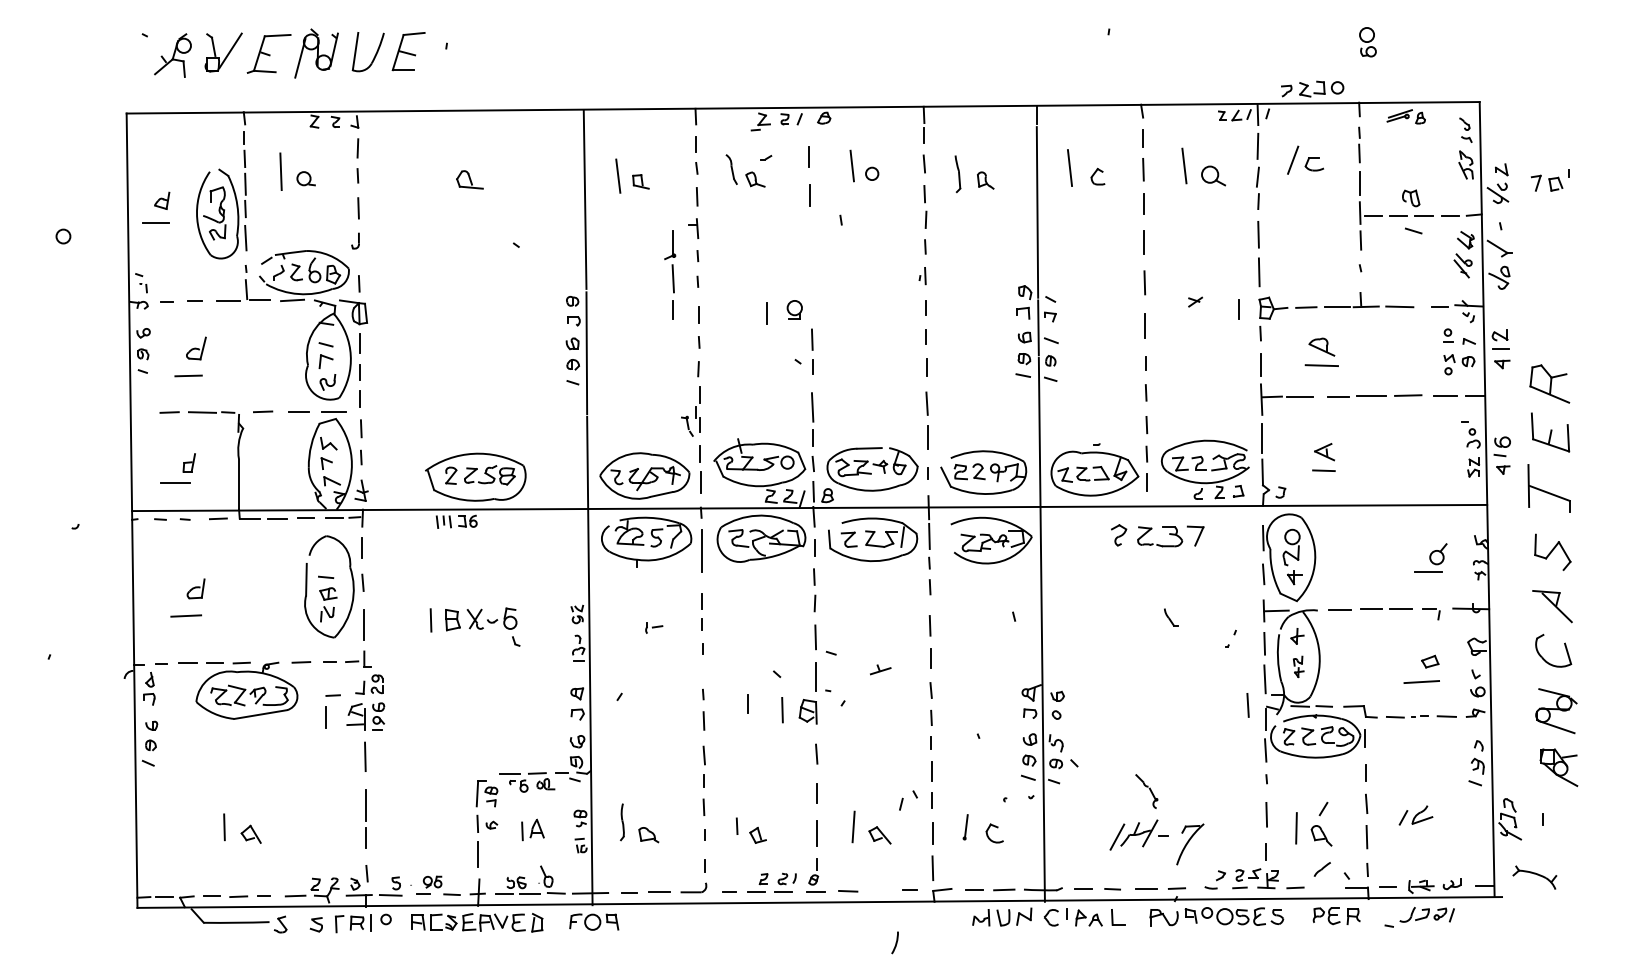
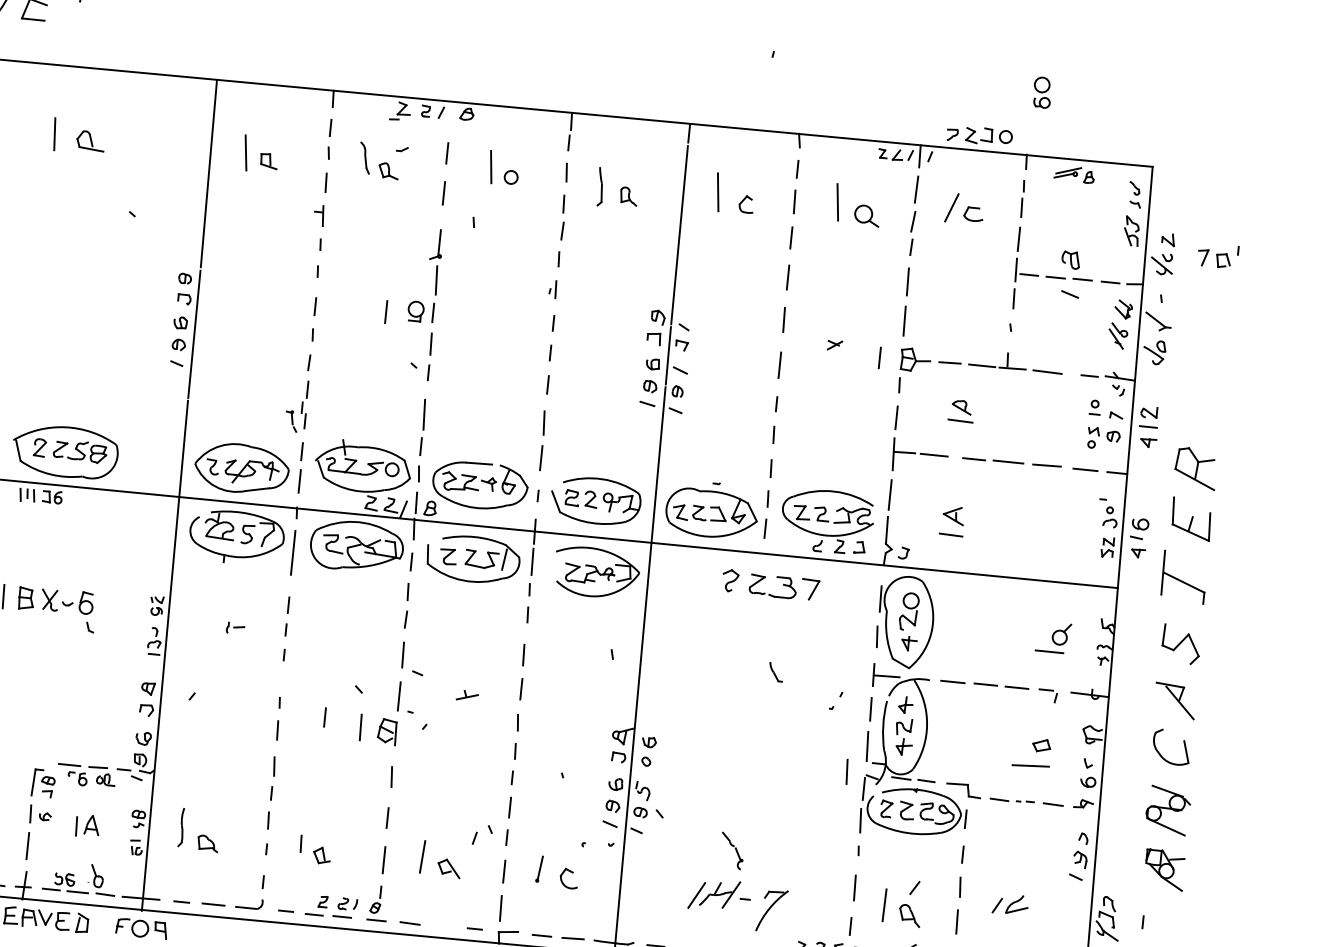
line: (435, 176) -> (55, 133), added
part: (670, 274) -> (434, 275), moved
part: (1321, 351) -> (961, 410), size x0.71
part: (1298, 666) -> (903, 736), size x1.67

